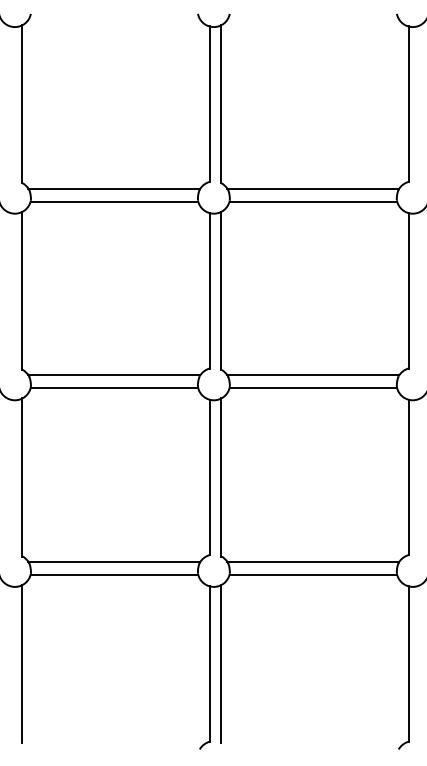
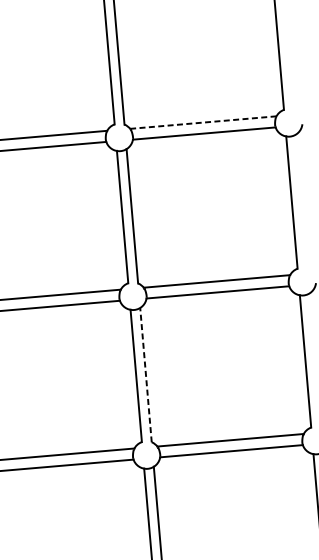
line: (312, 188) -> (202, 122), solid -> dashed
line: (221, 476) -> (146, 374), solid -> dashed

